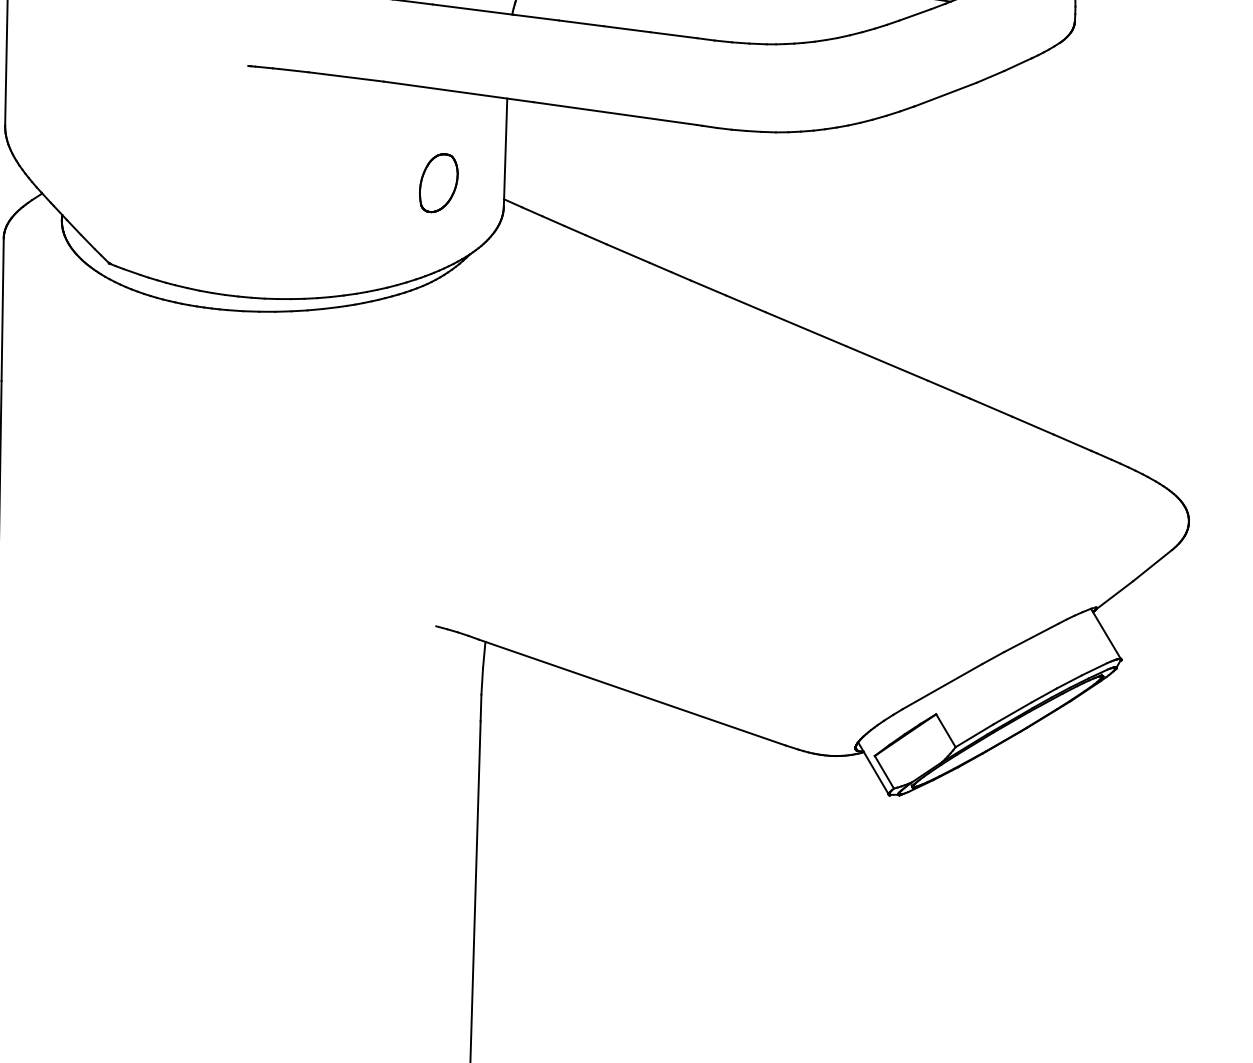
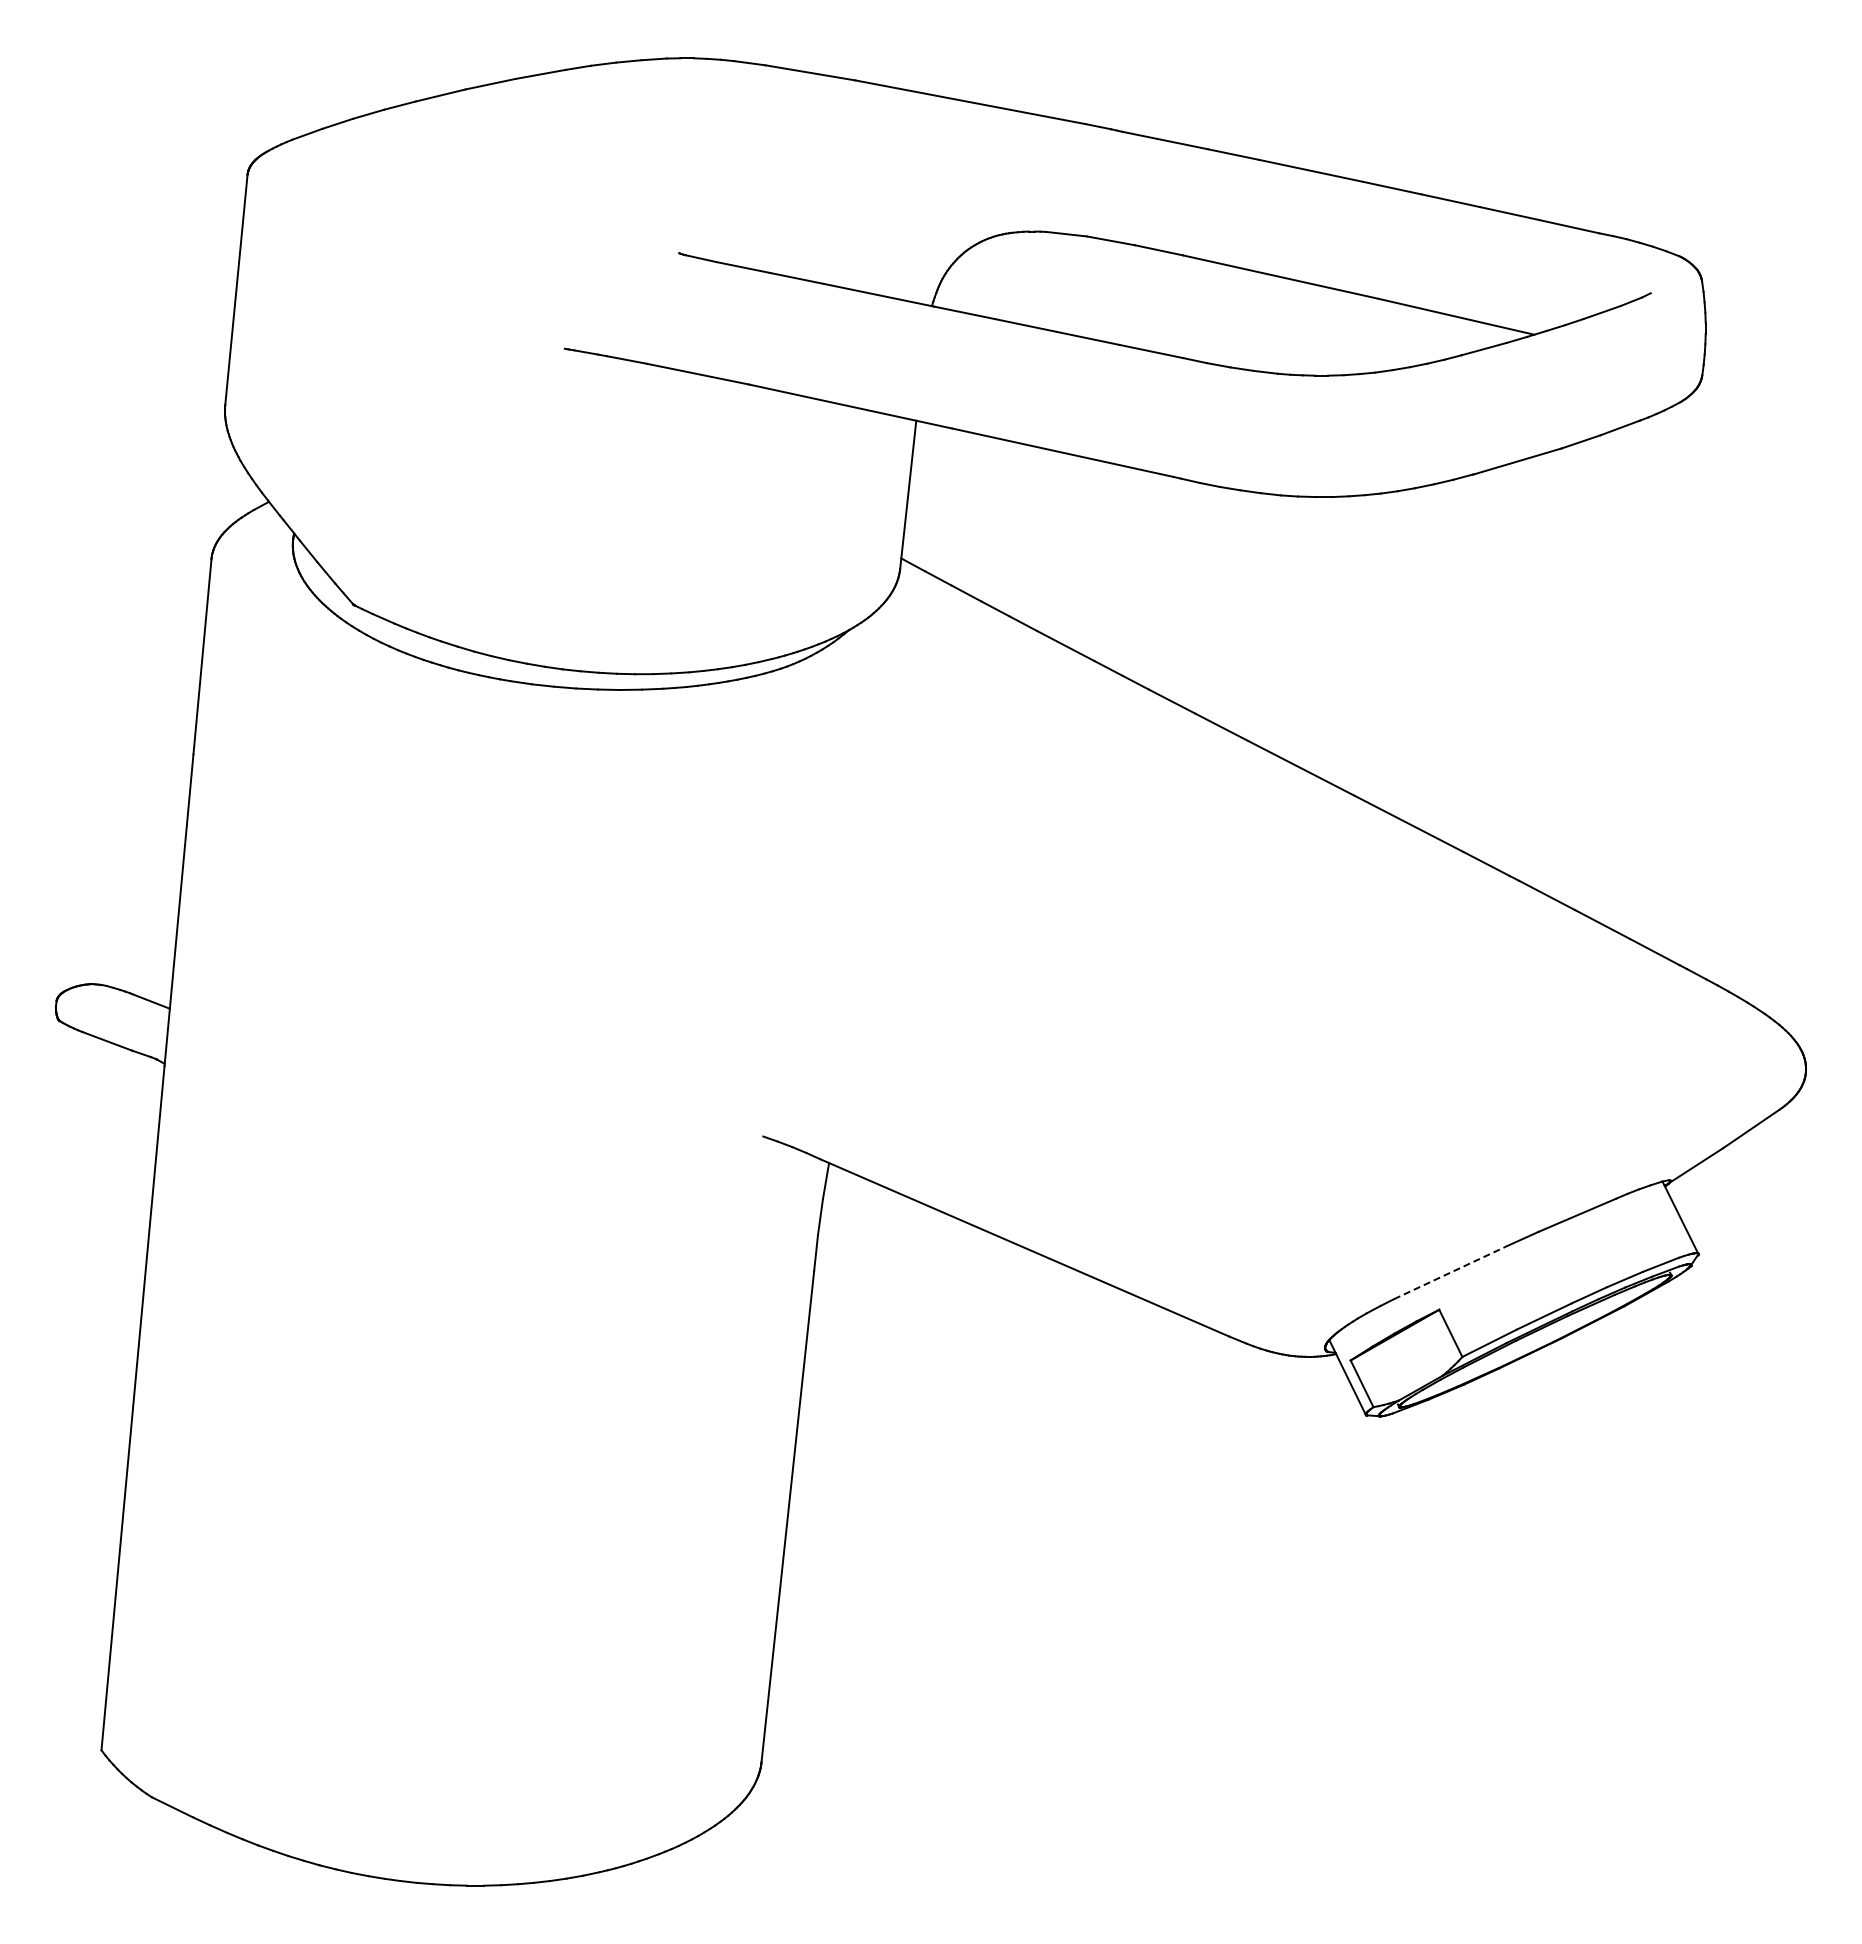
part: (438, 183) -> (813, 529), removed
line: (942, 686) -> (1450, 1272), solid -> dashed

